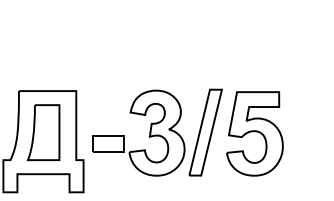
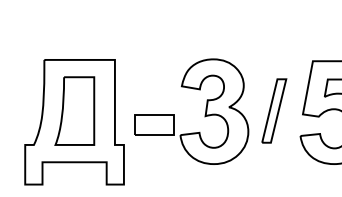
part: (205, 132) -> (274, 110), size x0.6

